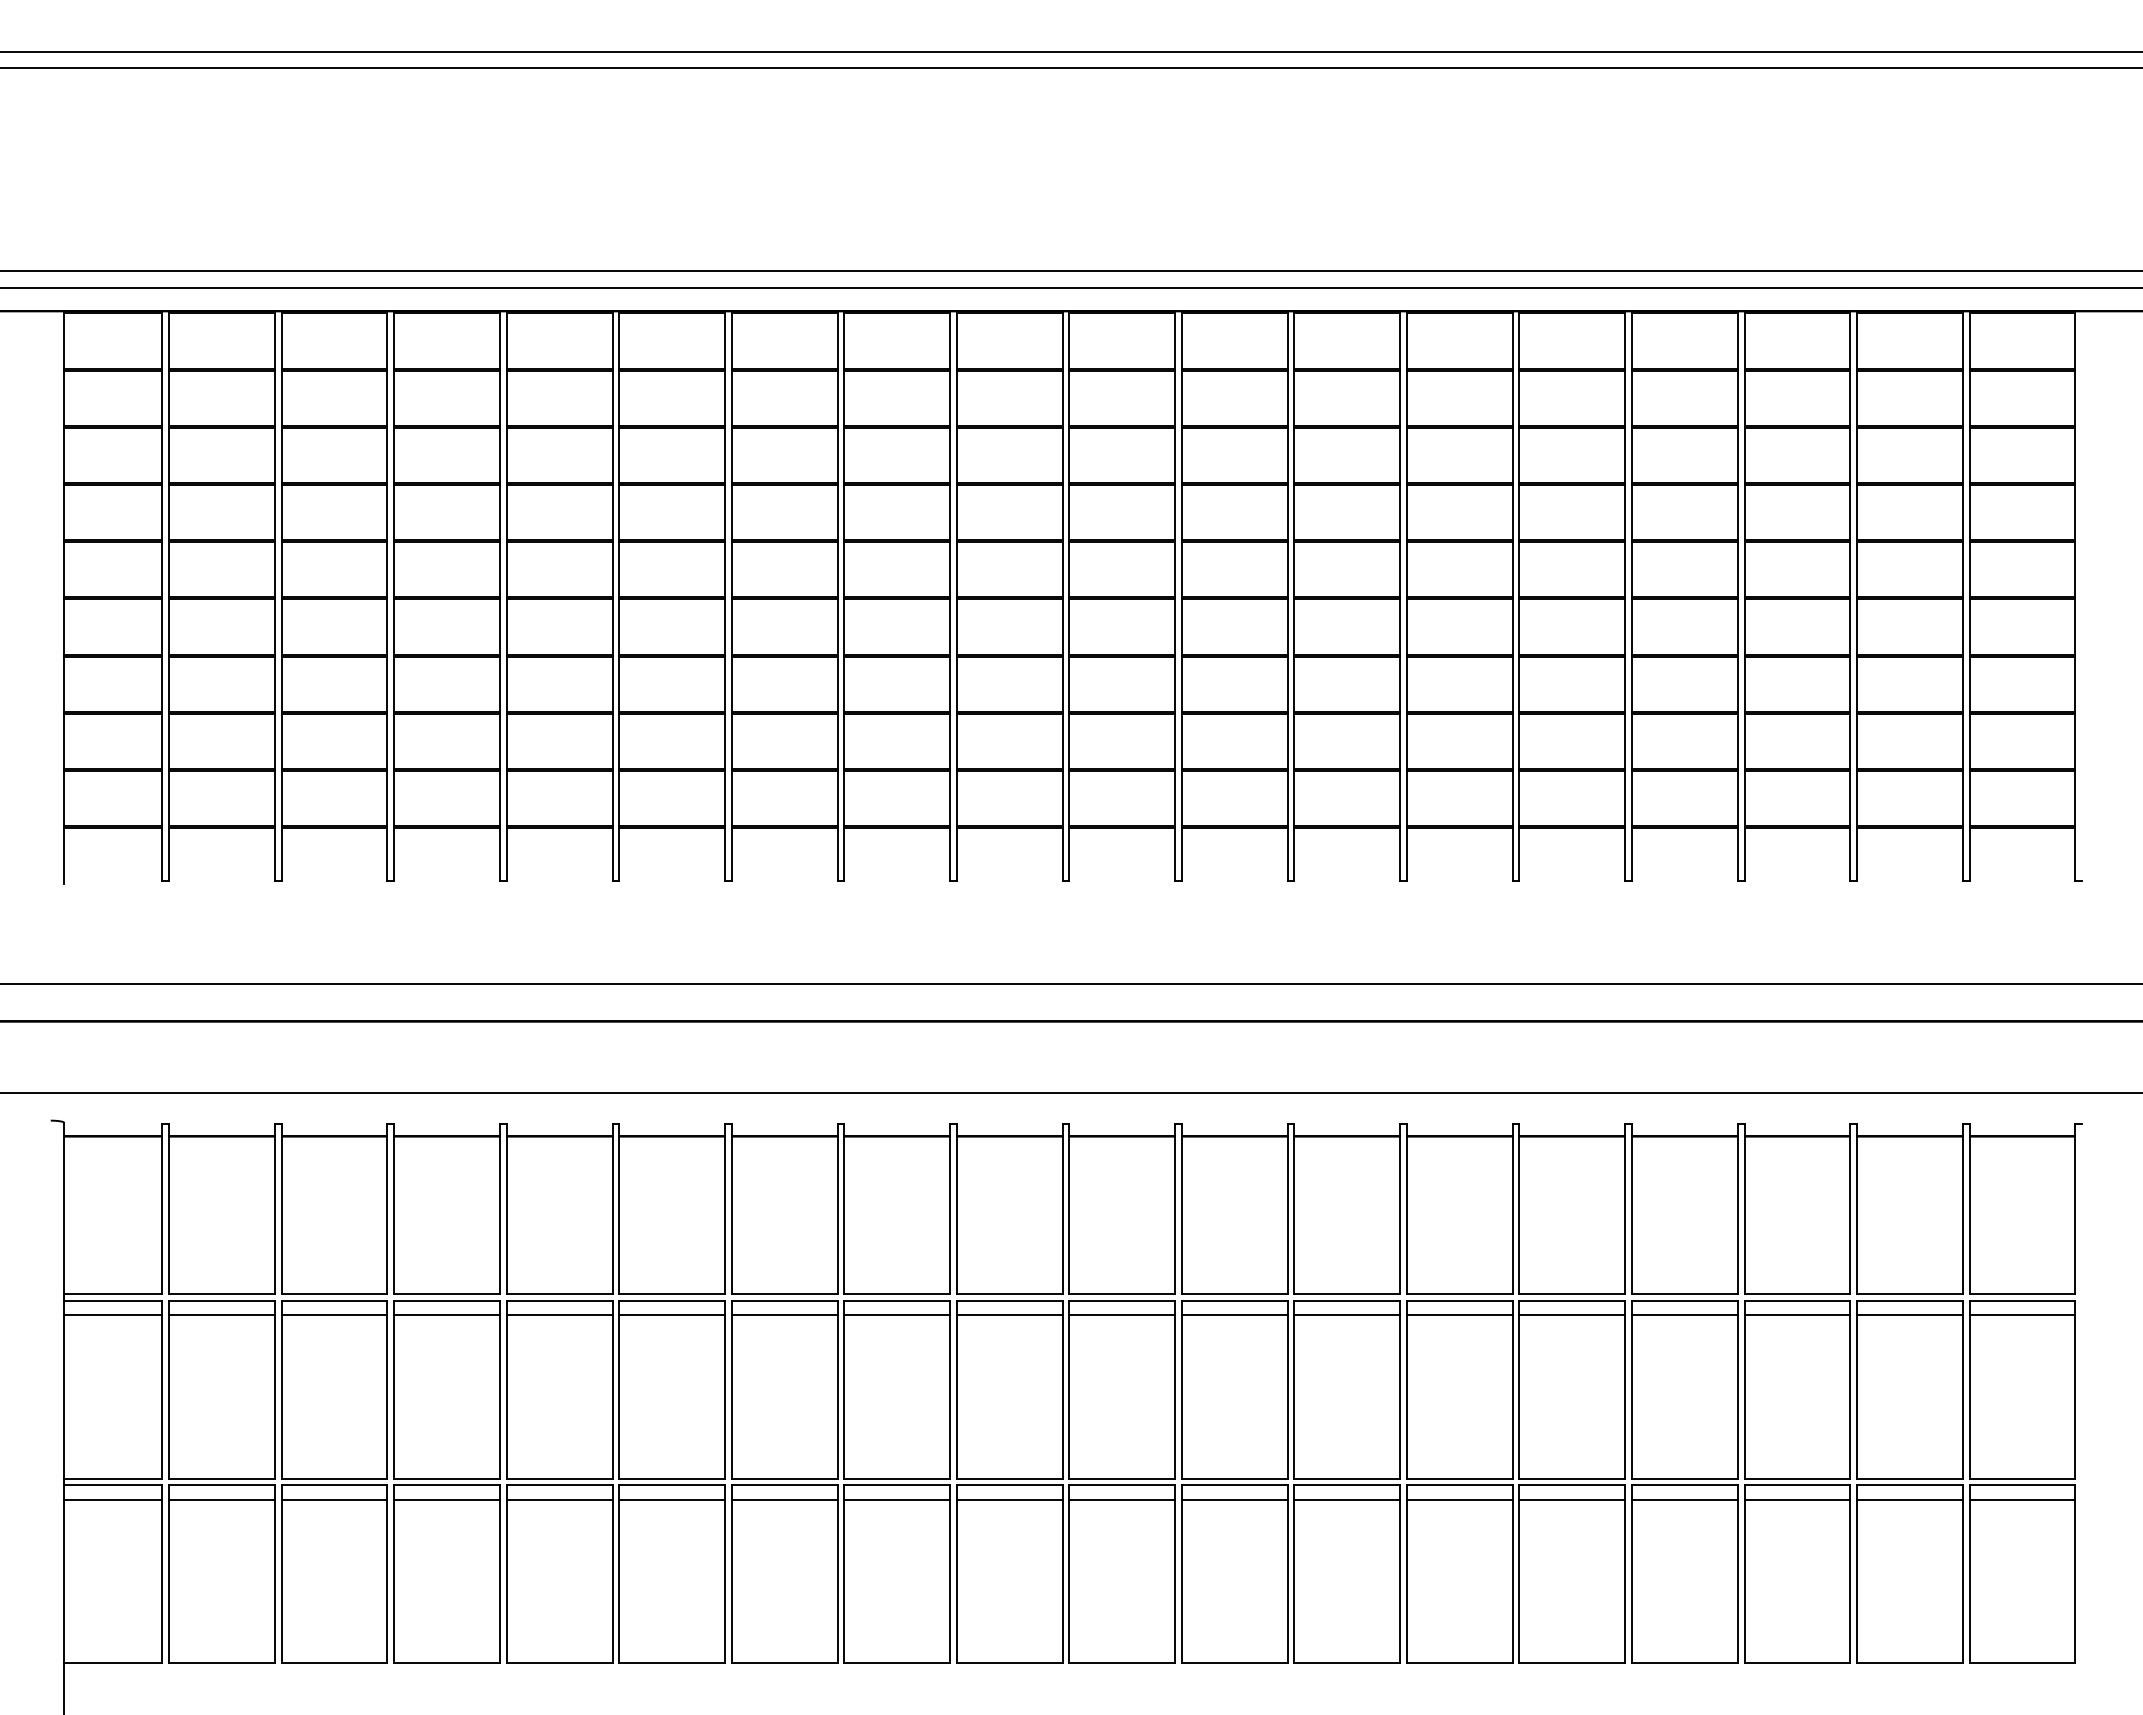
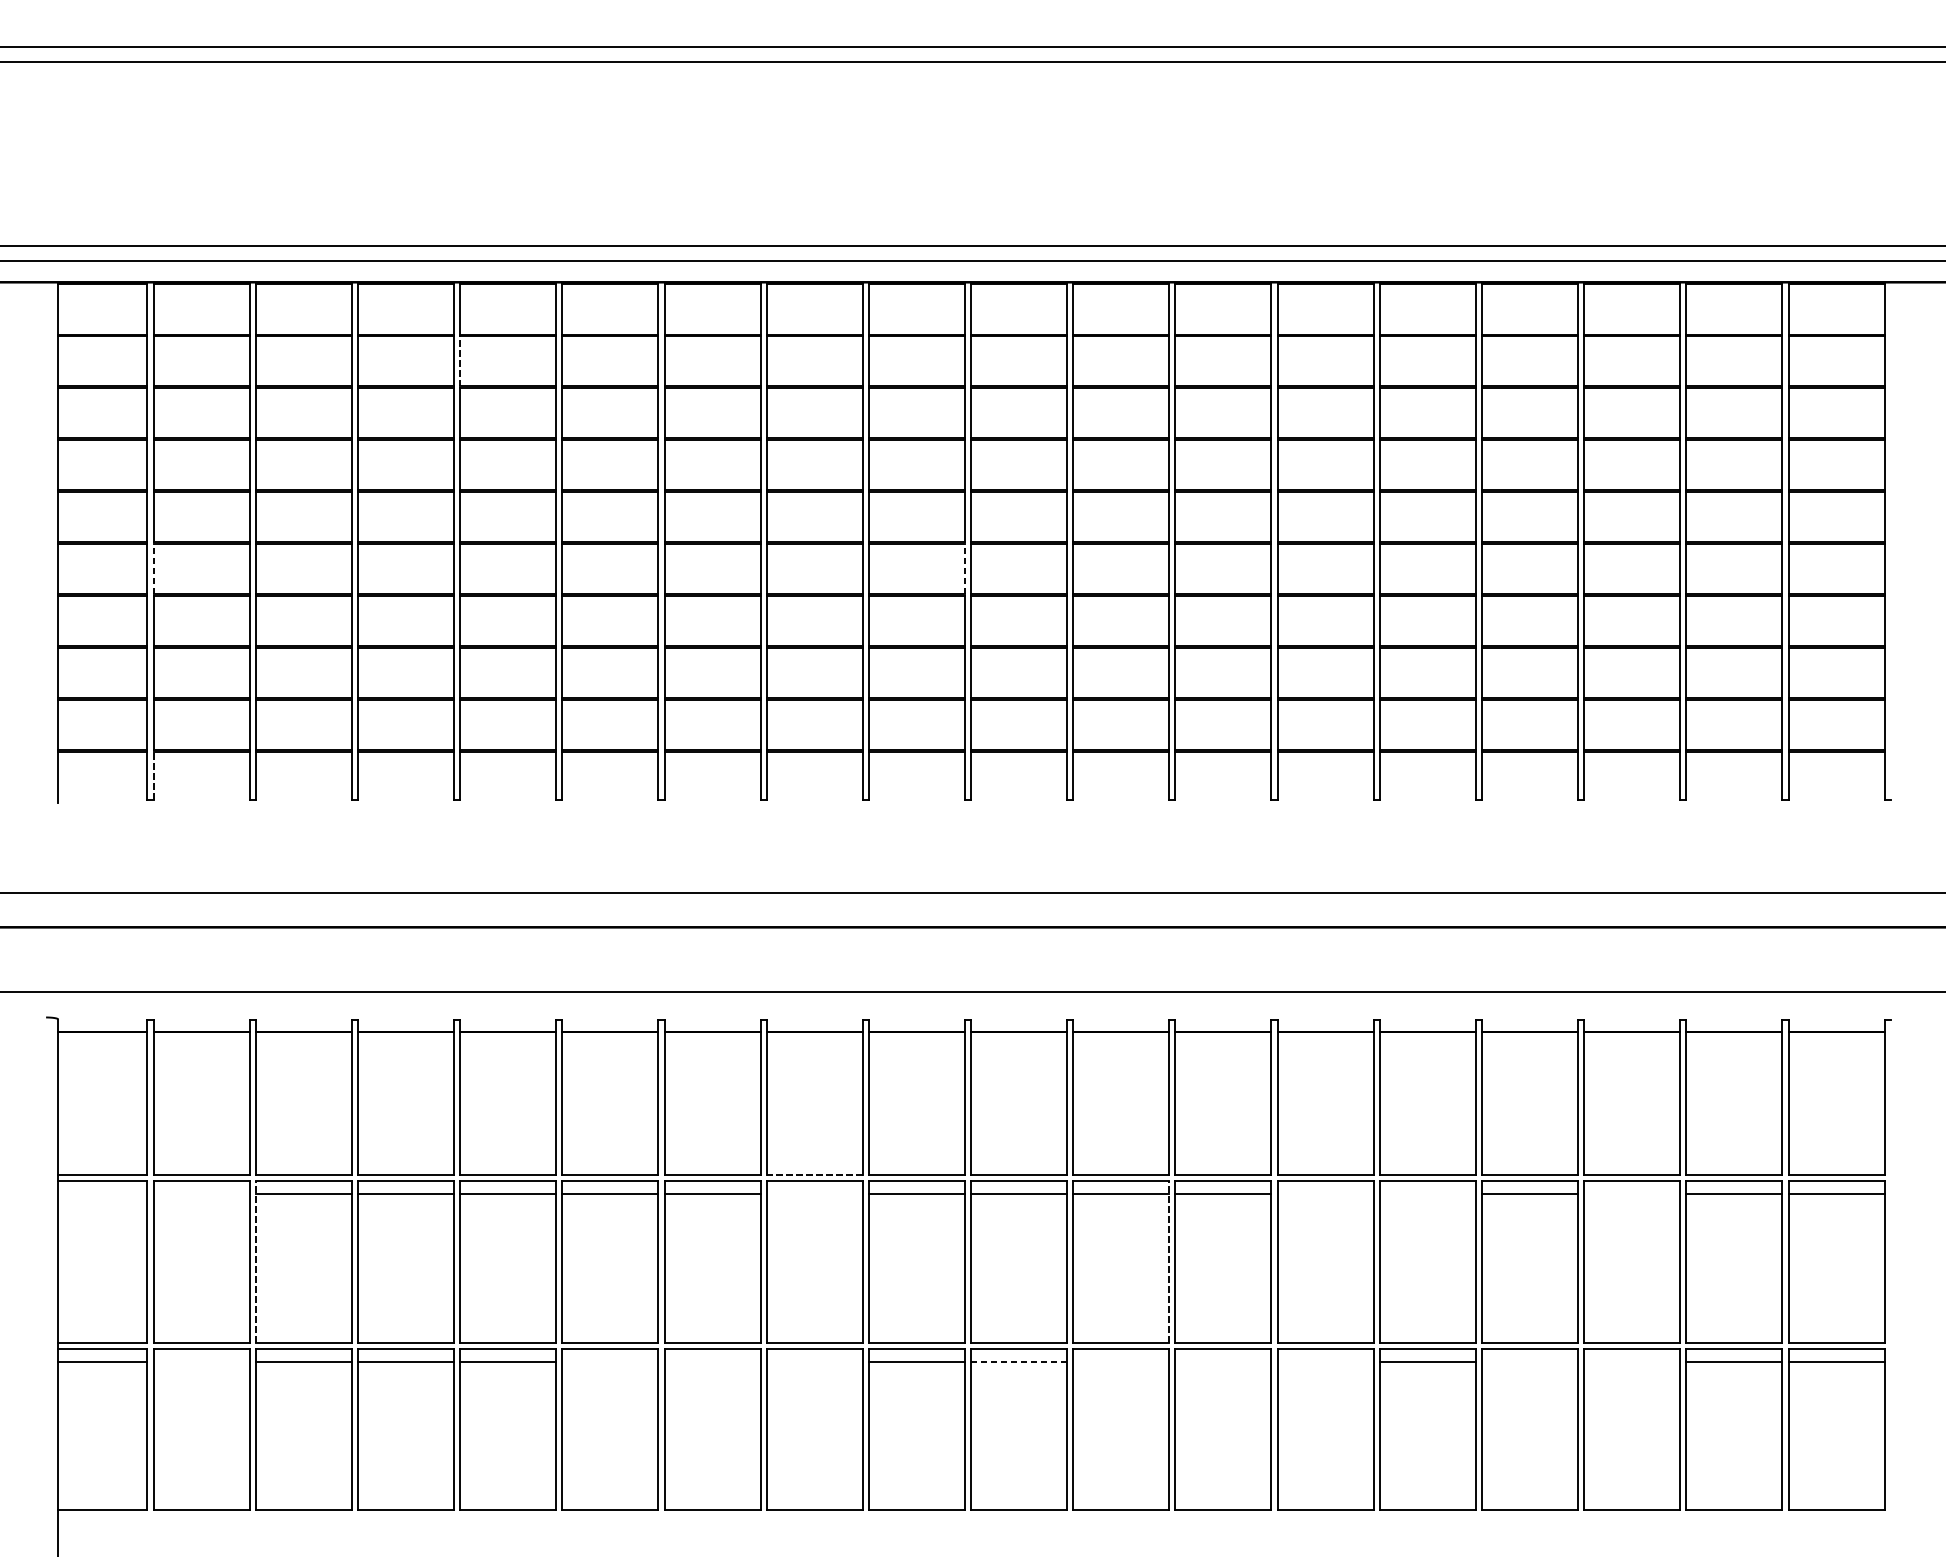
line: (506, 398) -> (459, 361), solid -> dashed
line: (169, 626) -> (153, 568), solid -> dashed
line: (1062, 626) -> (964, 568), solid -> dashed
line: (169, 854) -> (153, 775), solid -> dashed
line: (897, 1293) -> (814, 1174), solid -> dashed
line: (113, 1315) -> (103, 1194), removed
line: (221, 1315) -> (201, 1194), removed
line: (897, 1315) -> (814, 1194), removed
line: (1459, 1315) -> (1325, 1194), removed
line: (1572, 1315) -> (1427, 1194), removed
line: (1797, 1315) -> (1632, 1194), removed
line: (281, 1389) -> (255, 1261), solid -> dashed
line: (1287, 1389) -> (1169, 1261), solid -> dashed
line: (221, 1499) -> (201, 1361), removed
line: (672, 1499) -> (610, 1361), removed
line: (784, 1499) -> (712, 1361), removed
line: (897, 1499) -> (814, 1361), removed
line: (1122, 1499) -> (1019, 1361), solid -> dashed
line: (1234, 1499) -> (1121, 1361), removed
line: (1347, 1499) -> (1223, 1361), removed
line: (1459, 1499) -> (1325, 1361), removed
line: (1684, 1499) -> (1529, 1361), removed
line: (1797, 1499) -> (1632, 1361), removed

